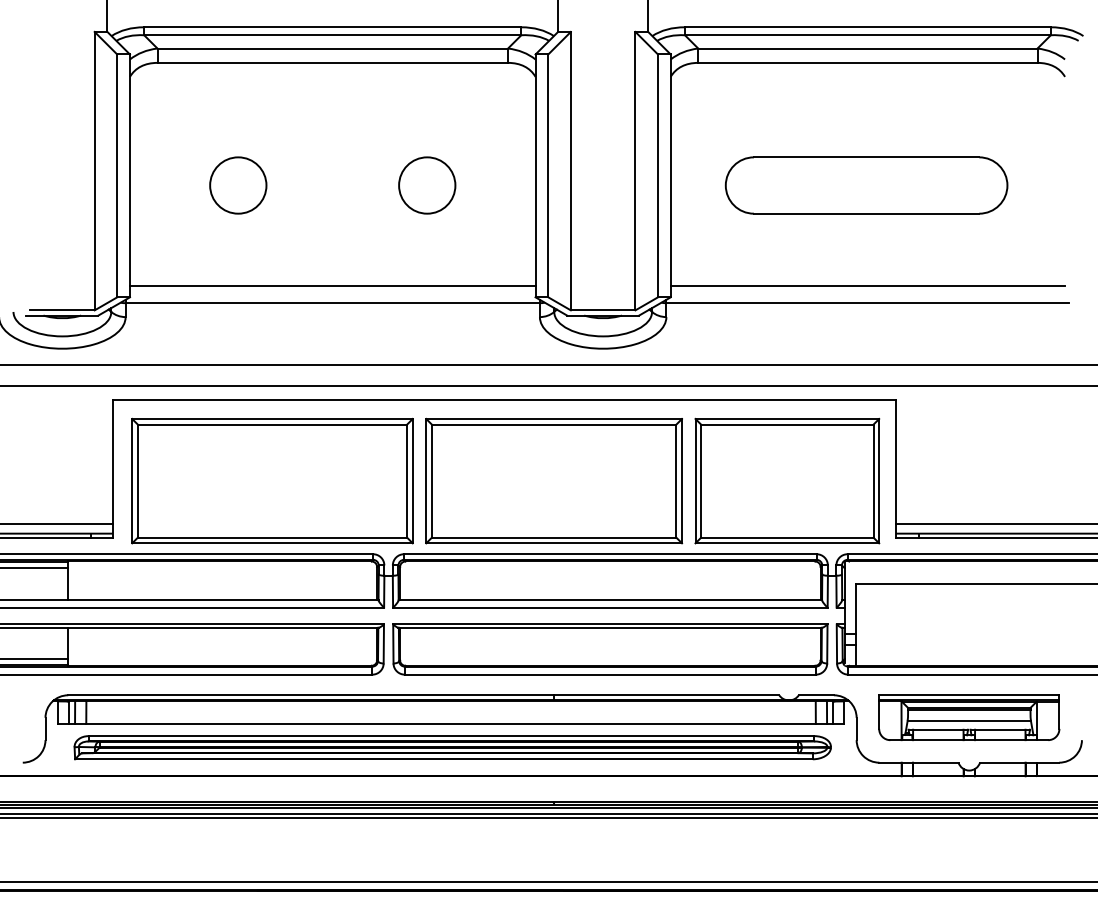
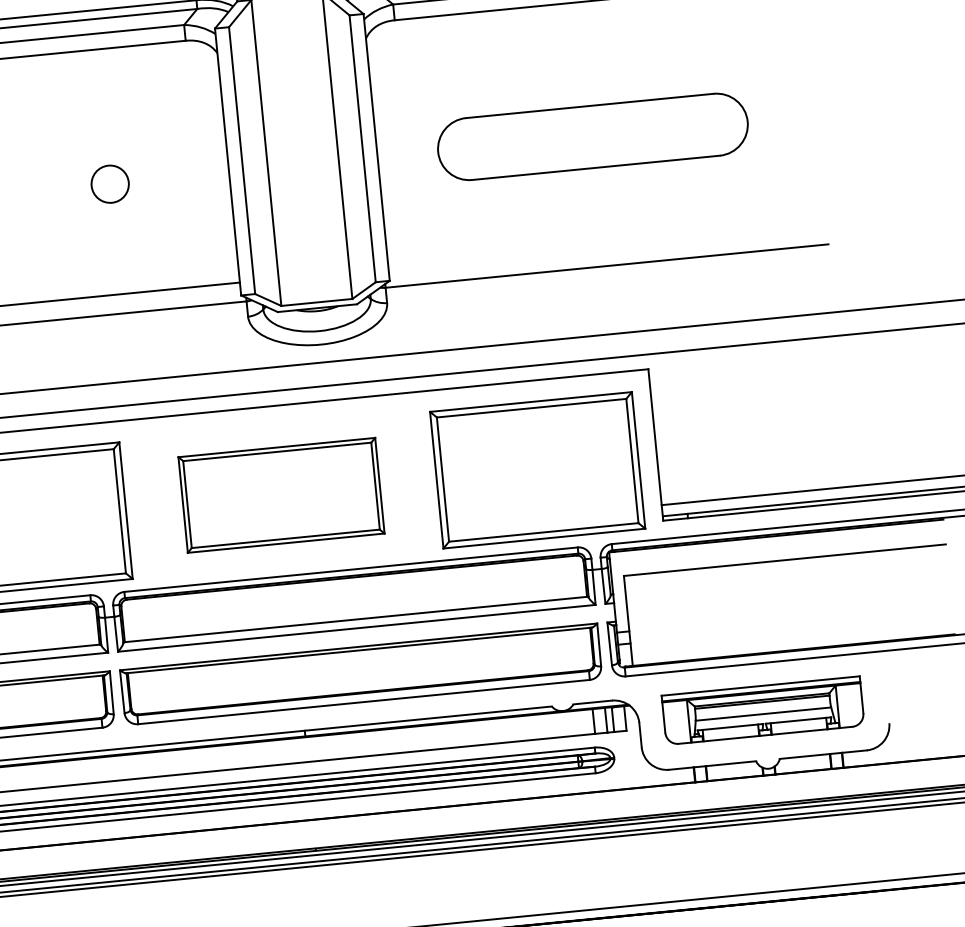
circle: (427, 185) -> (110, 184), size x0.6
line: (867, 285) -> (604, 246), removed
part: (554, 480) -> (281, 494), size x0.7

